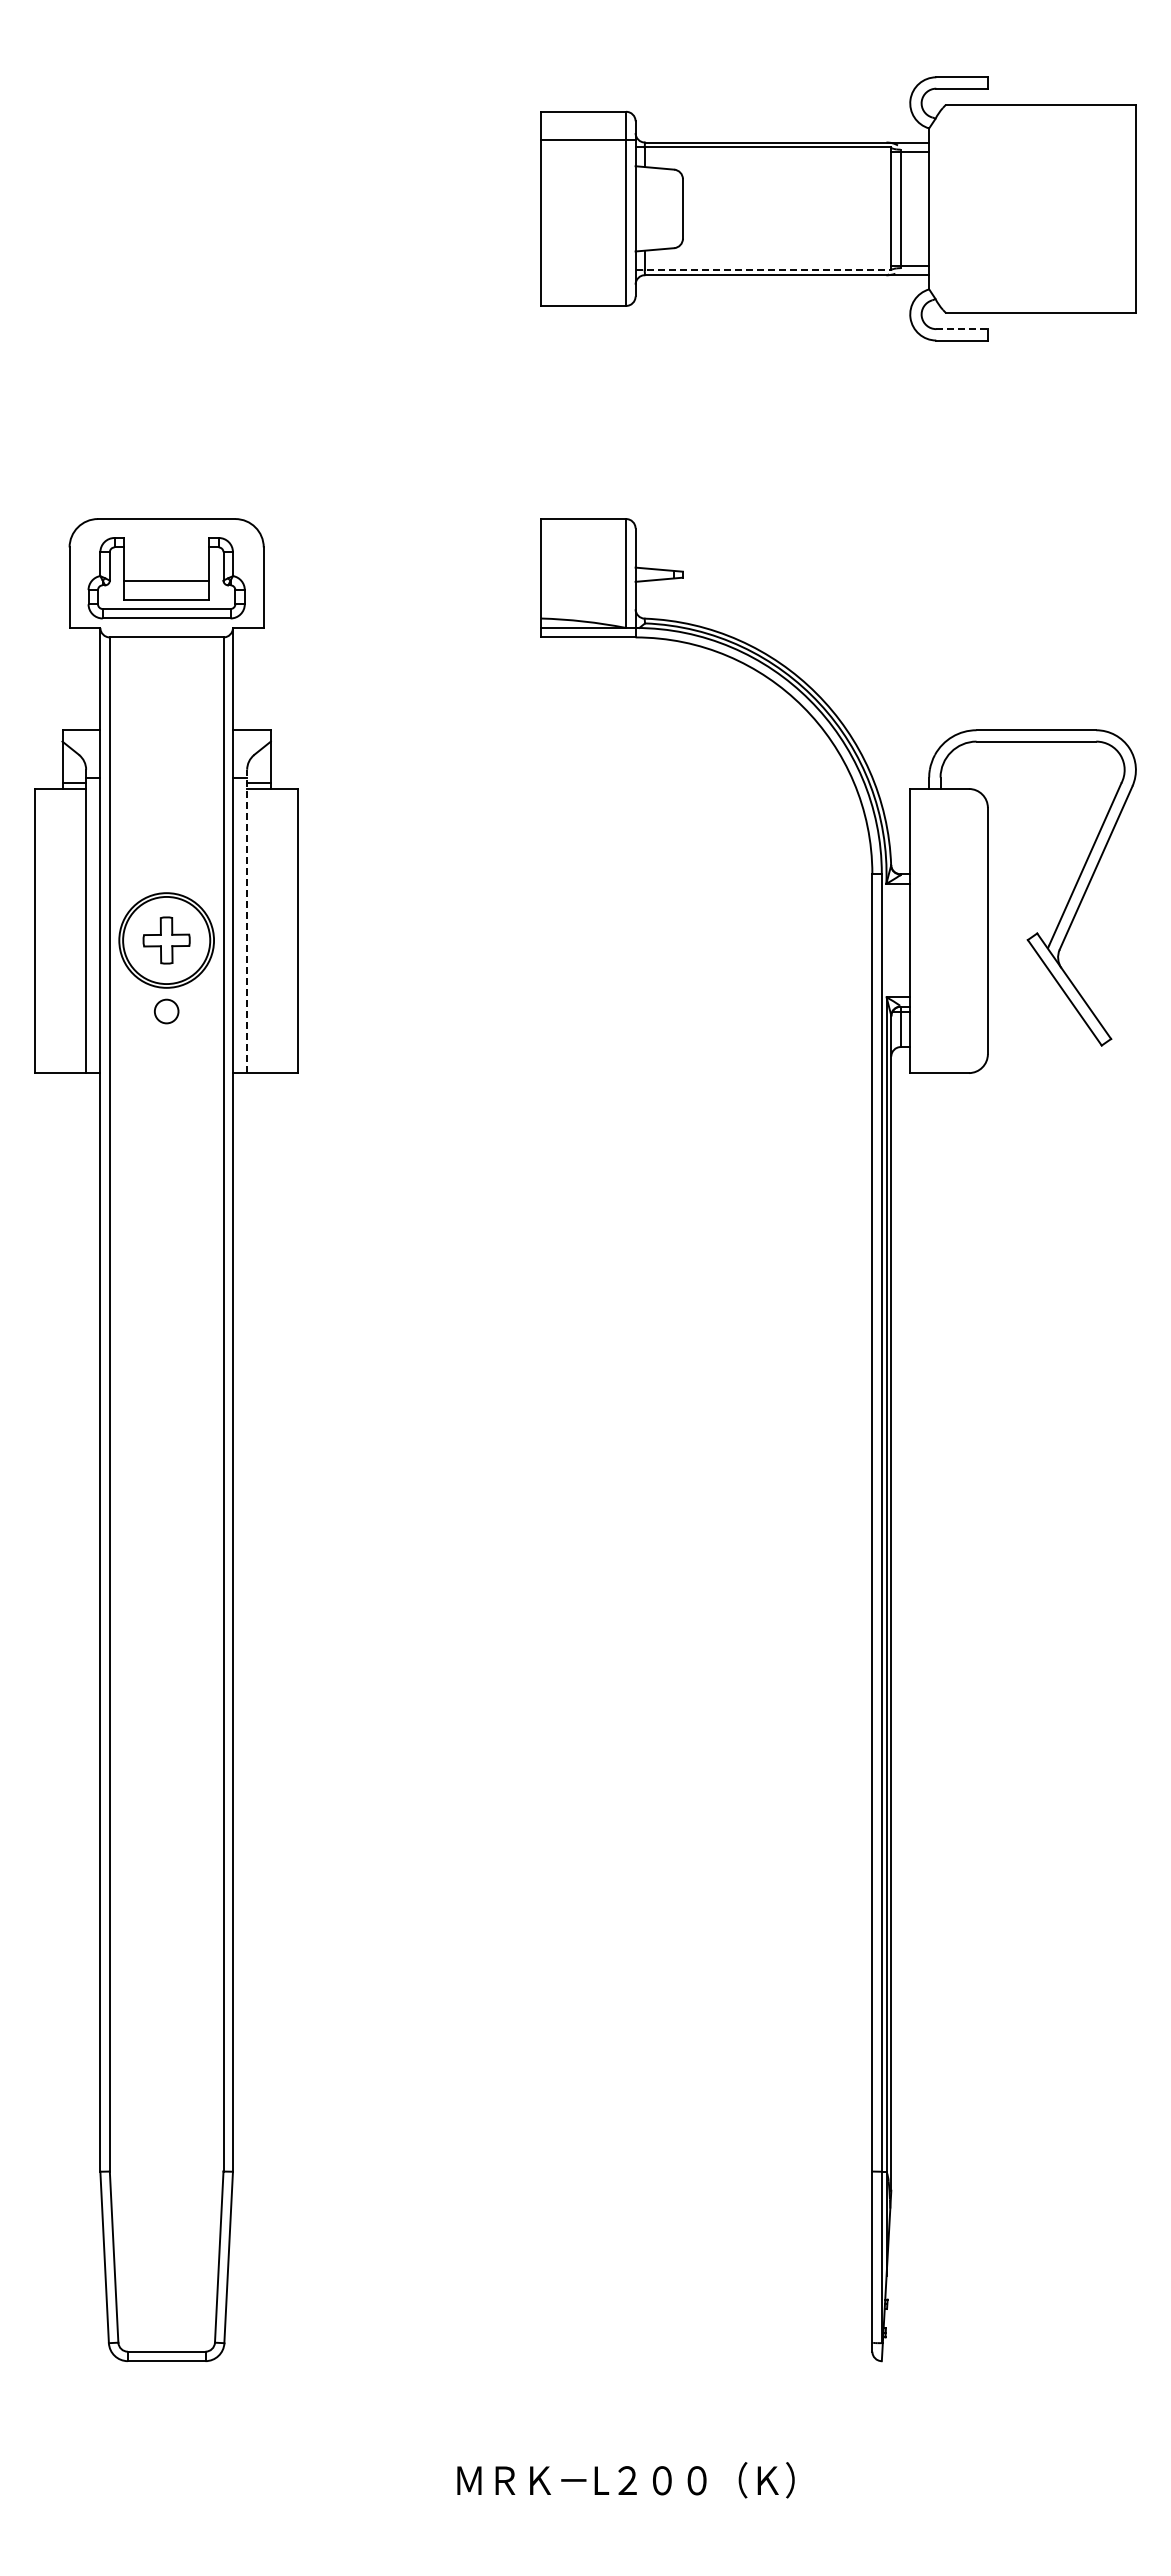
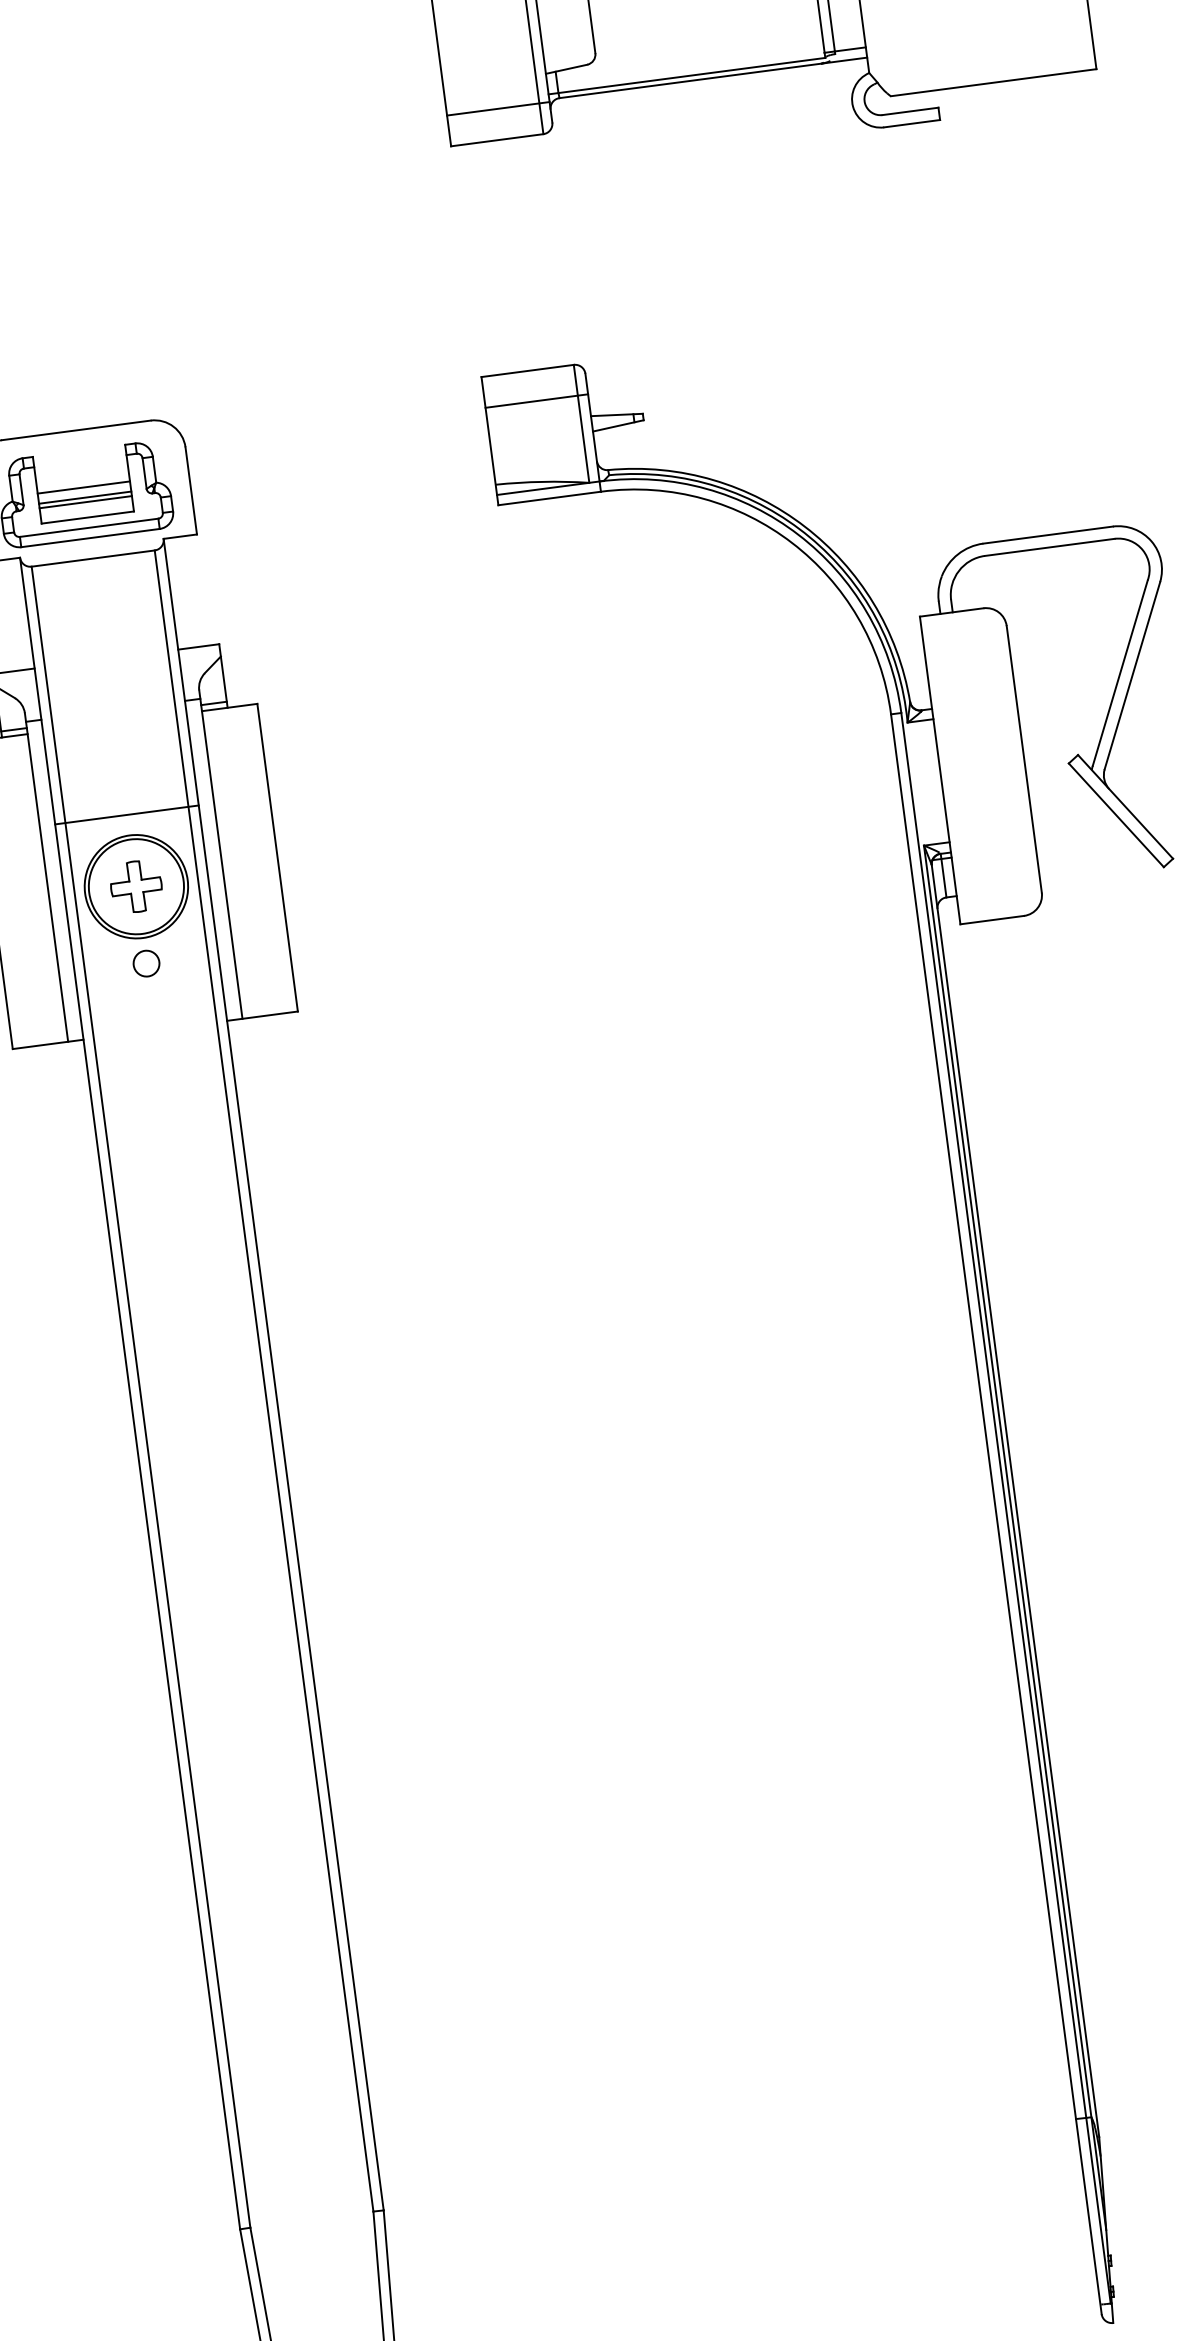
line: (763, 270) -> (687, 76), dashed -> solid
line: (587, 277) -> (497, 108), added
line: (962, 329) -> (911, 111), dashed -> solid
line: (587, 547) -> (536, 401), added
line: (166, 571) -> (83, 487), added
line: (166, 585) -> (85, 502), added
line: (166, 874) -> (126, 815), added
line: (247, 921) -> (221, 854), dashed -> solid

